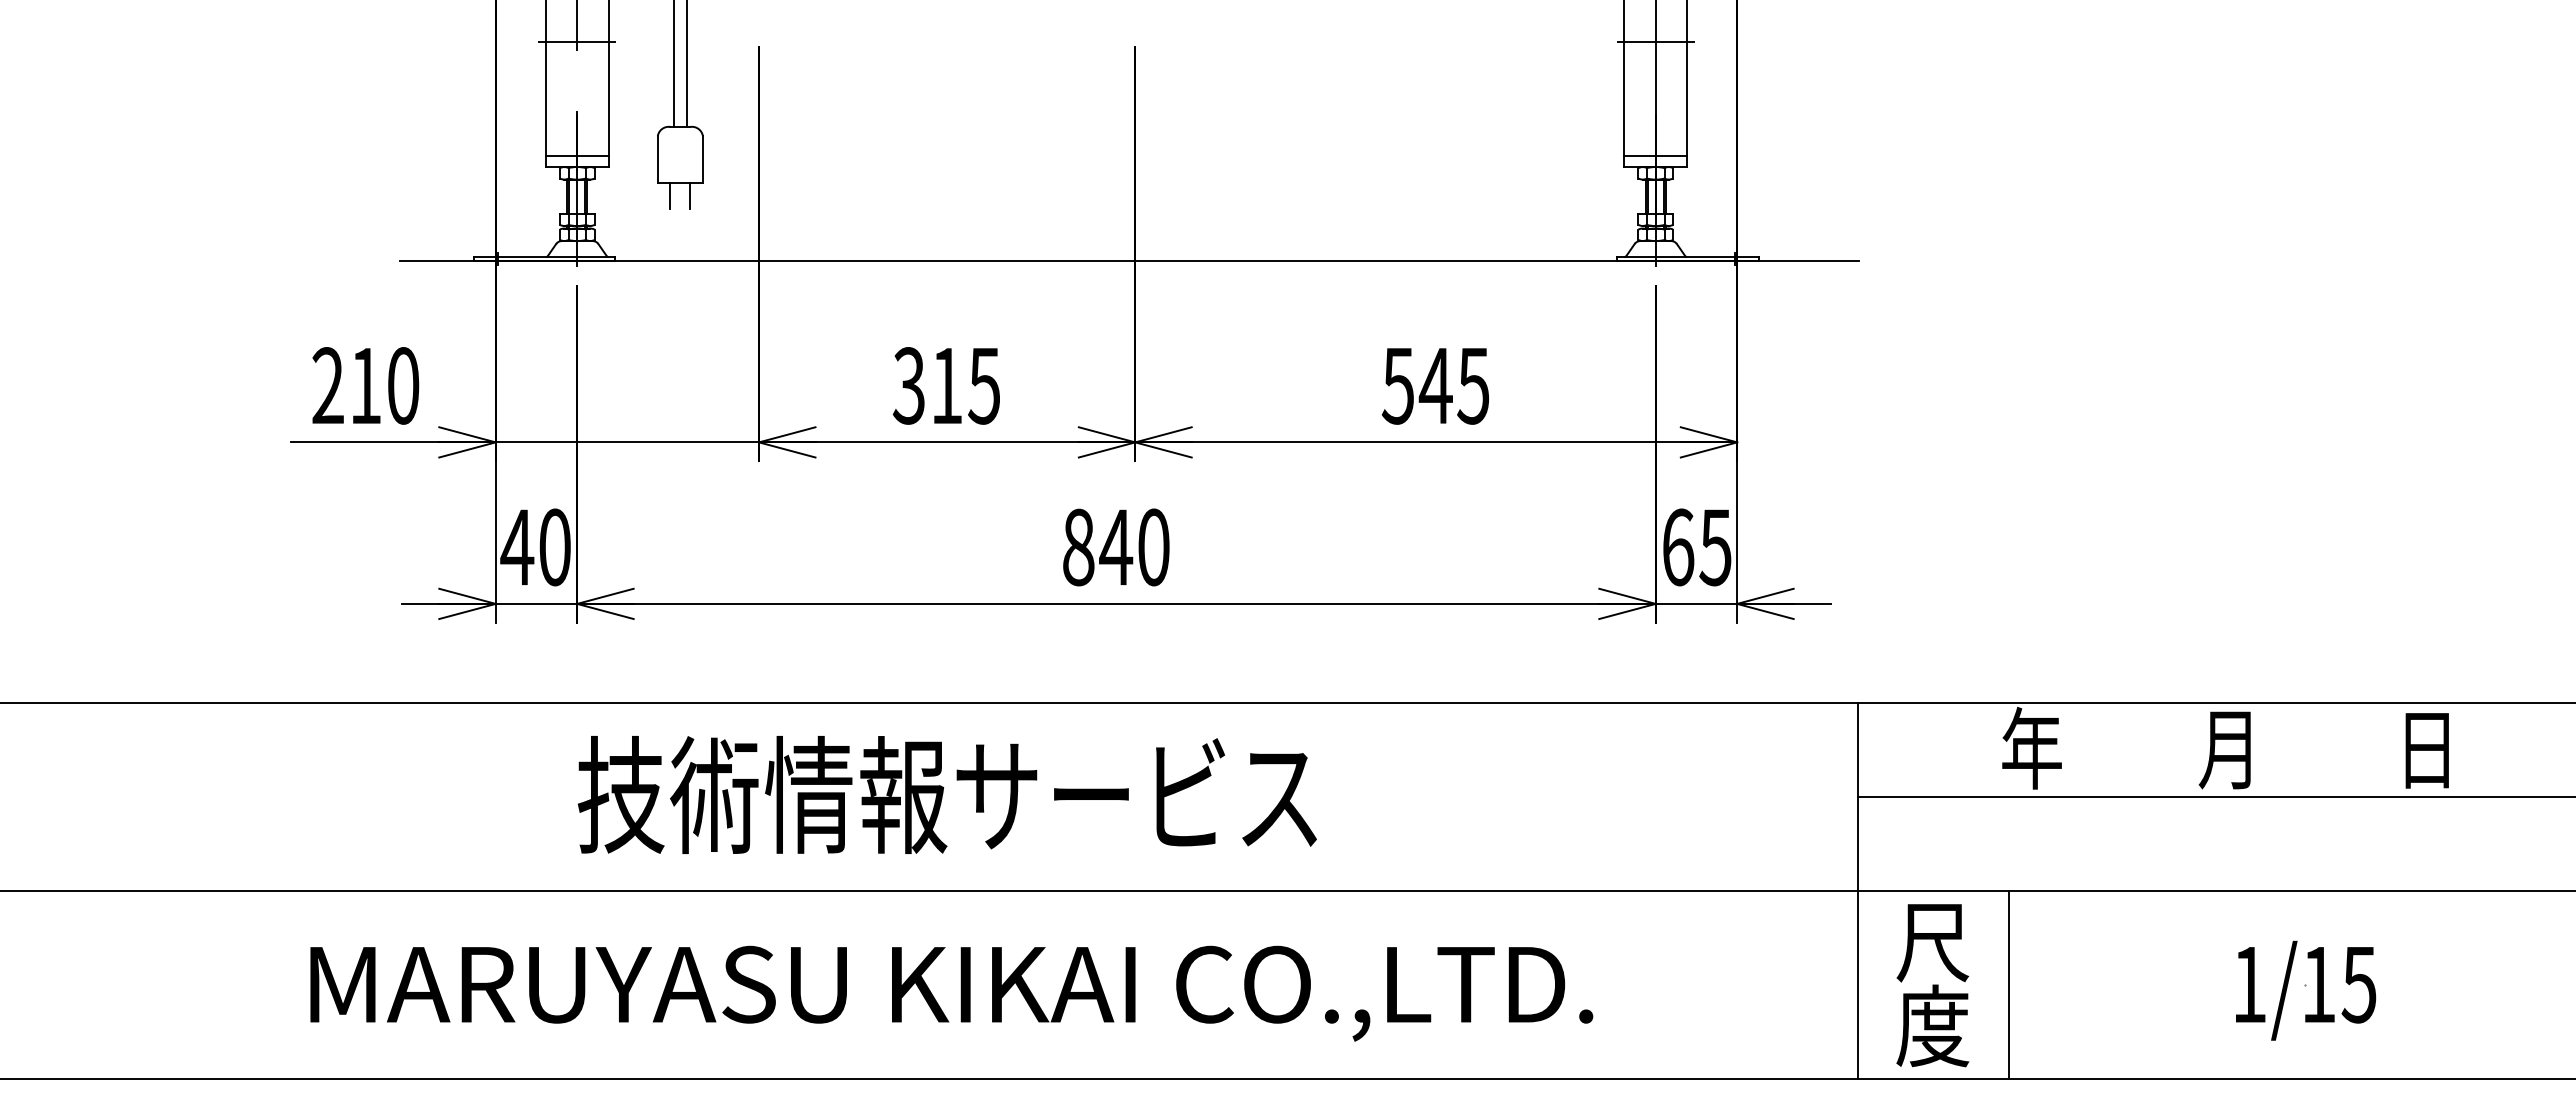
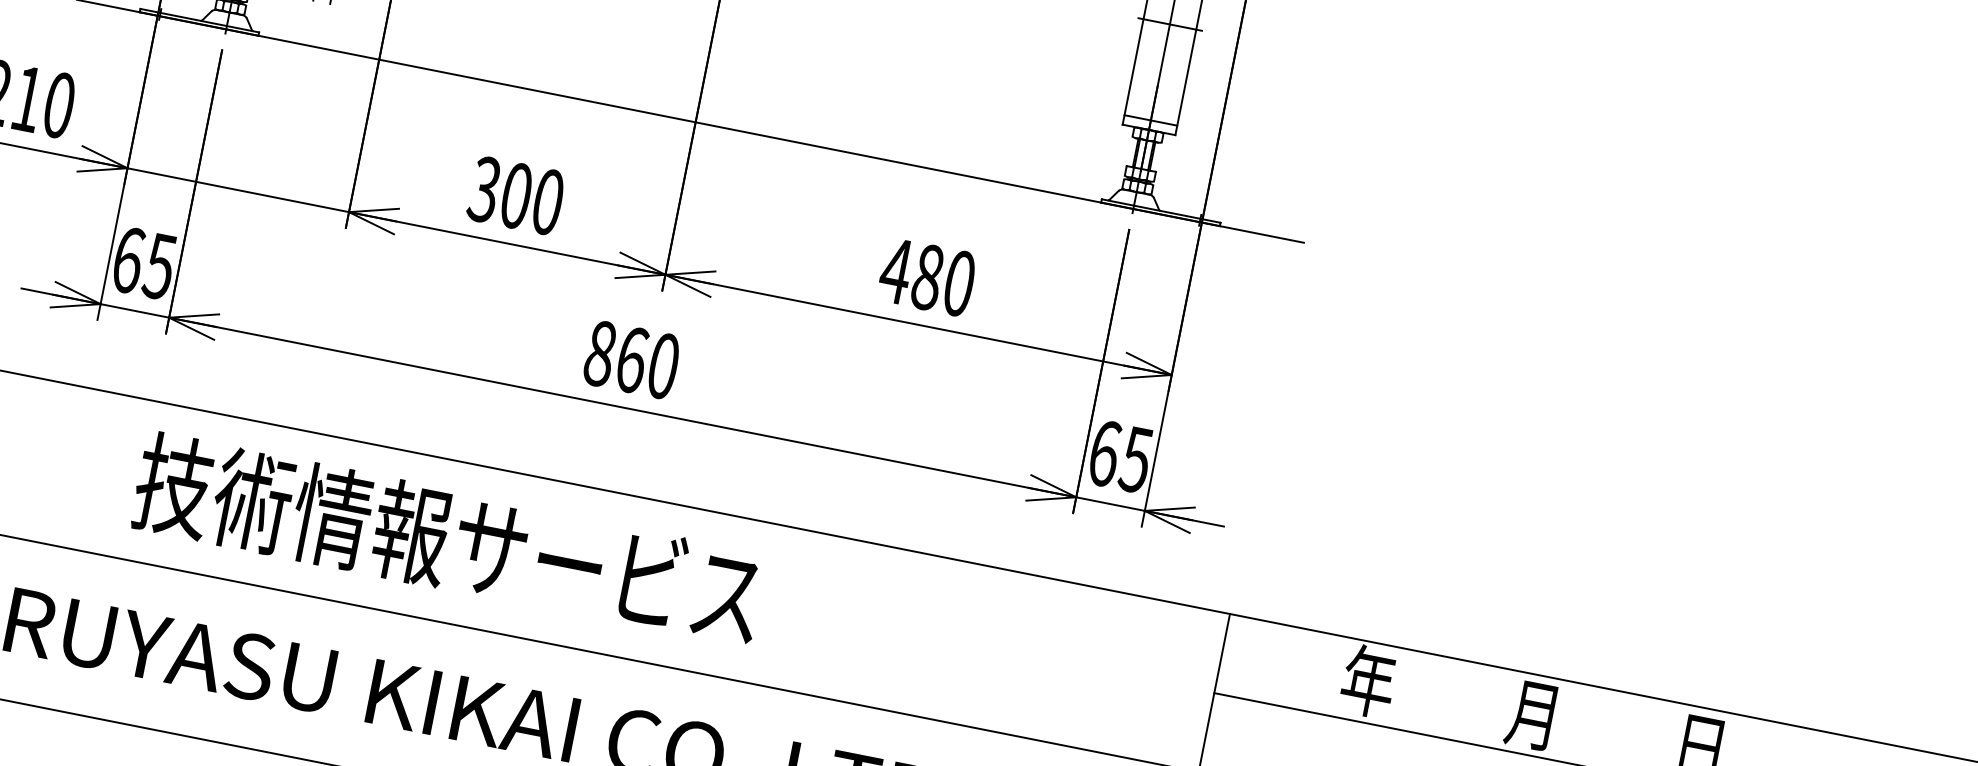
text: (965, 385) -> (532, 198), 315 -> 300
text: (1435, 385) -> (927, 276), 545 -> 480
text: (535, 547) -> (143, 263), 40 -> 65
text: (1116, 547) -> (632, 360), 840 -> 860

